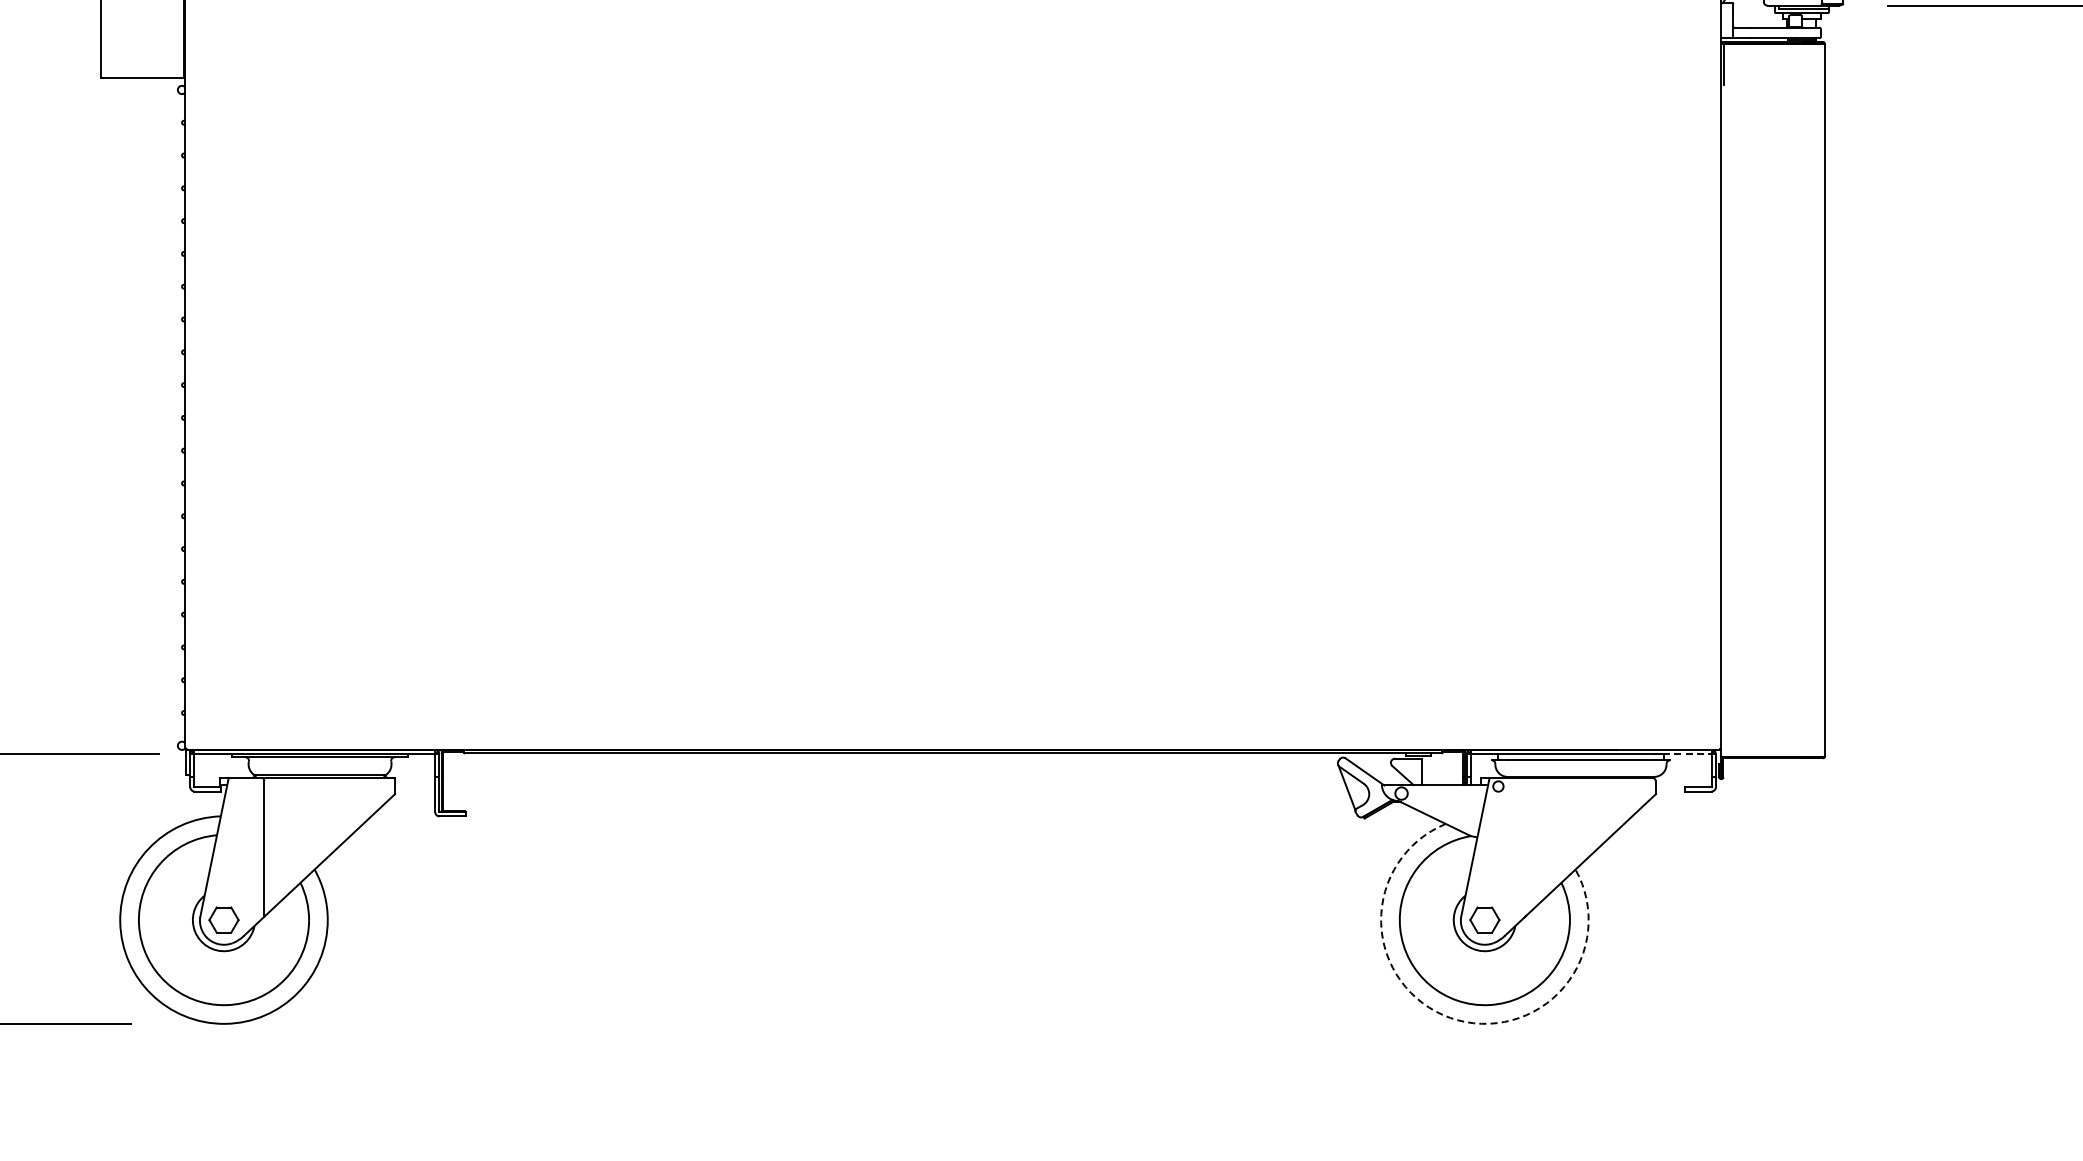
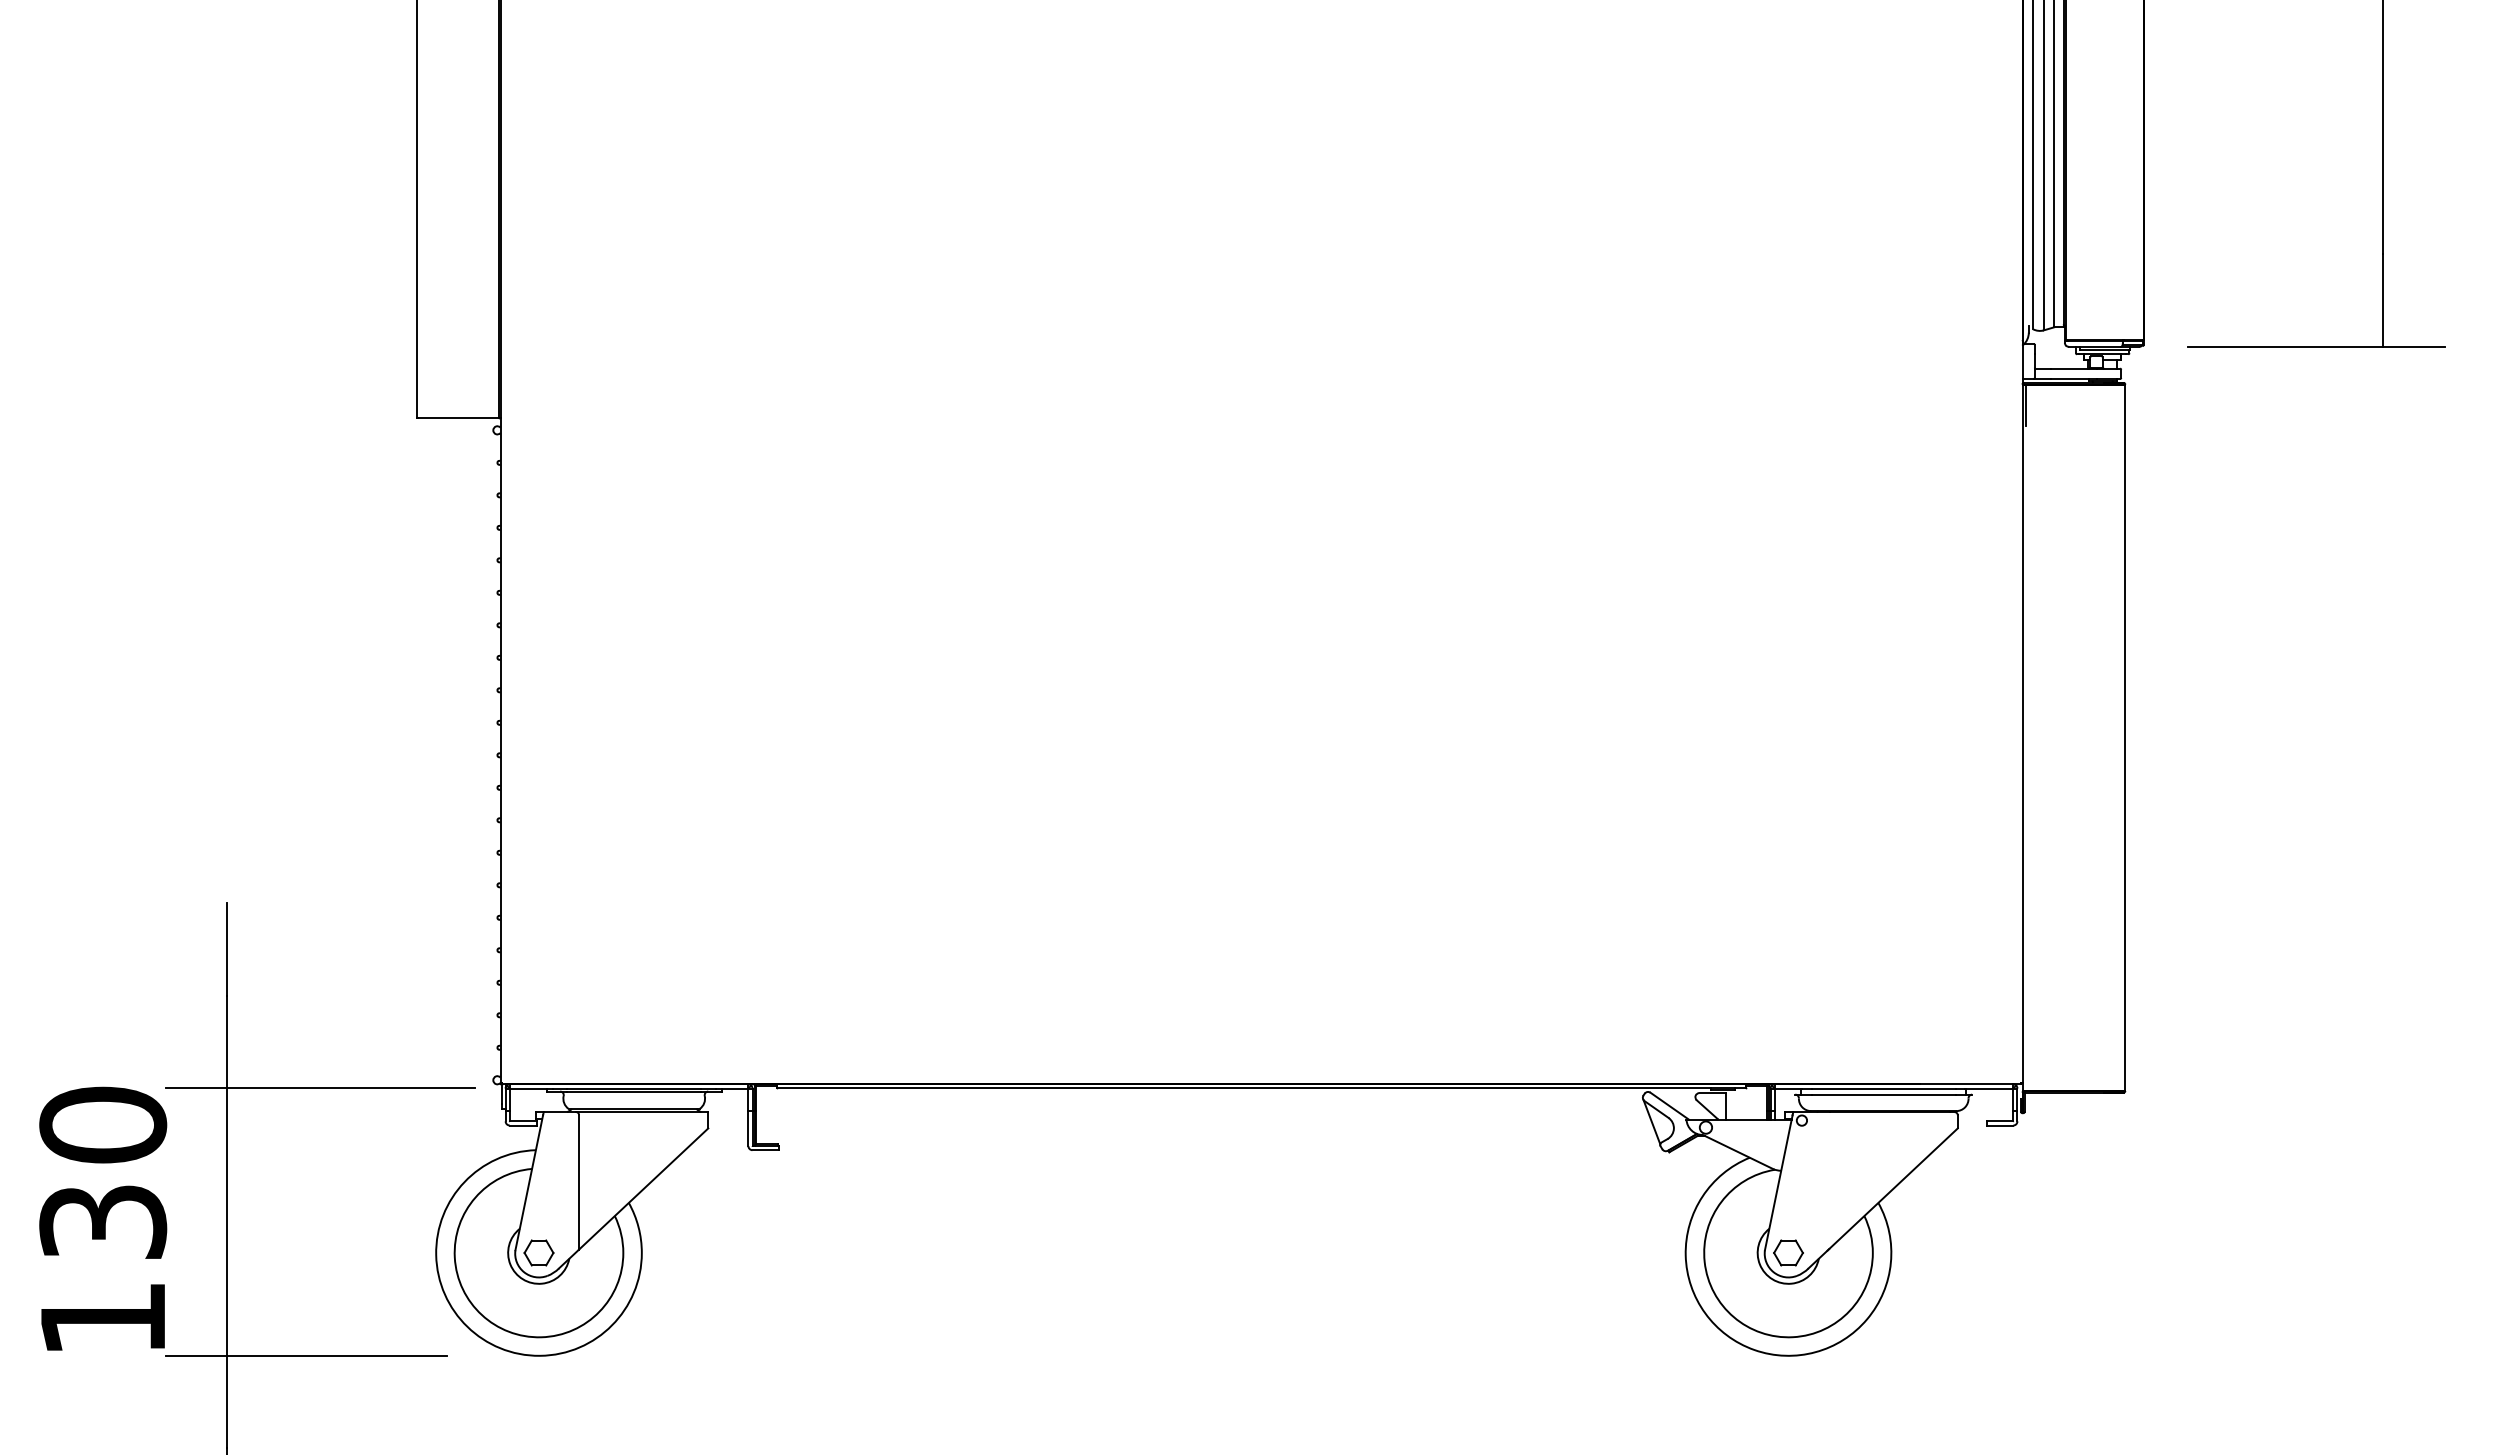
line: (1687, 754) -> (1989, 1088), dashed -> solid
arc: (1450, 1018) -> (1754, 1350), dashed -> solid

